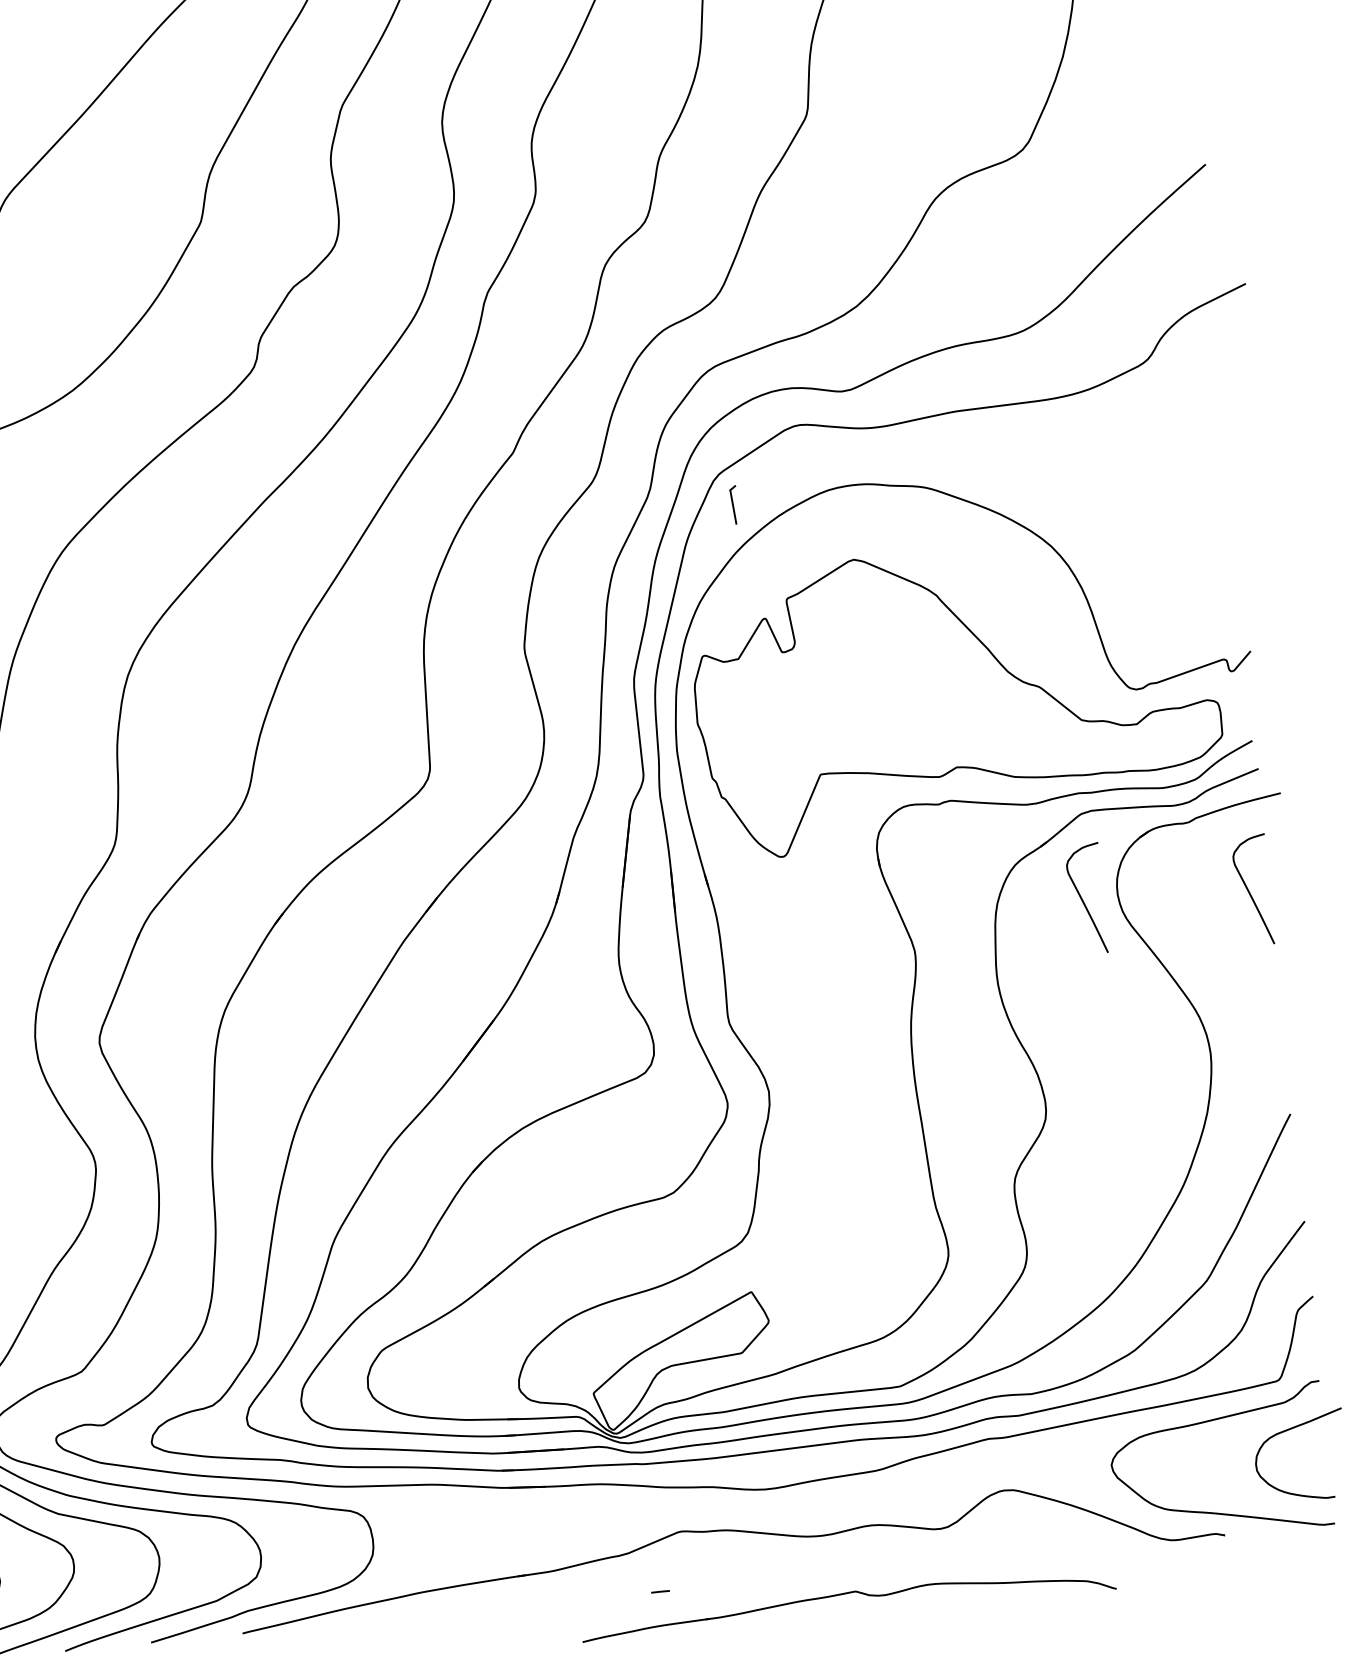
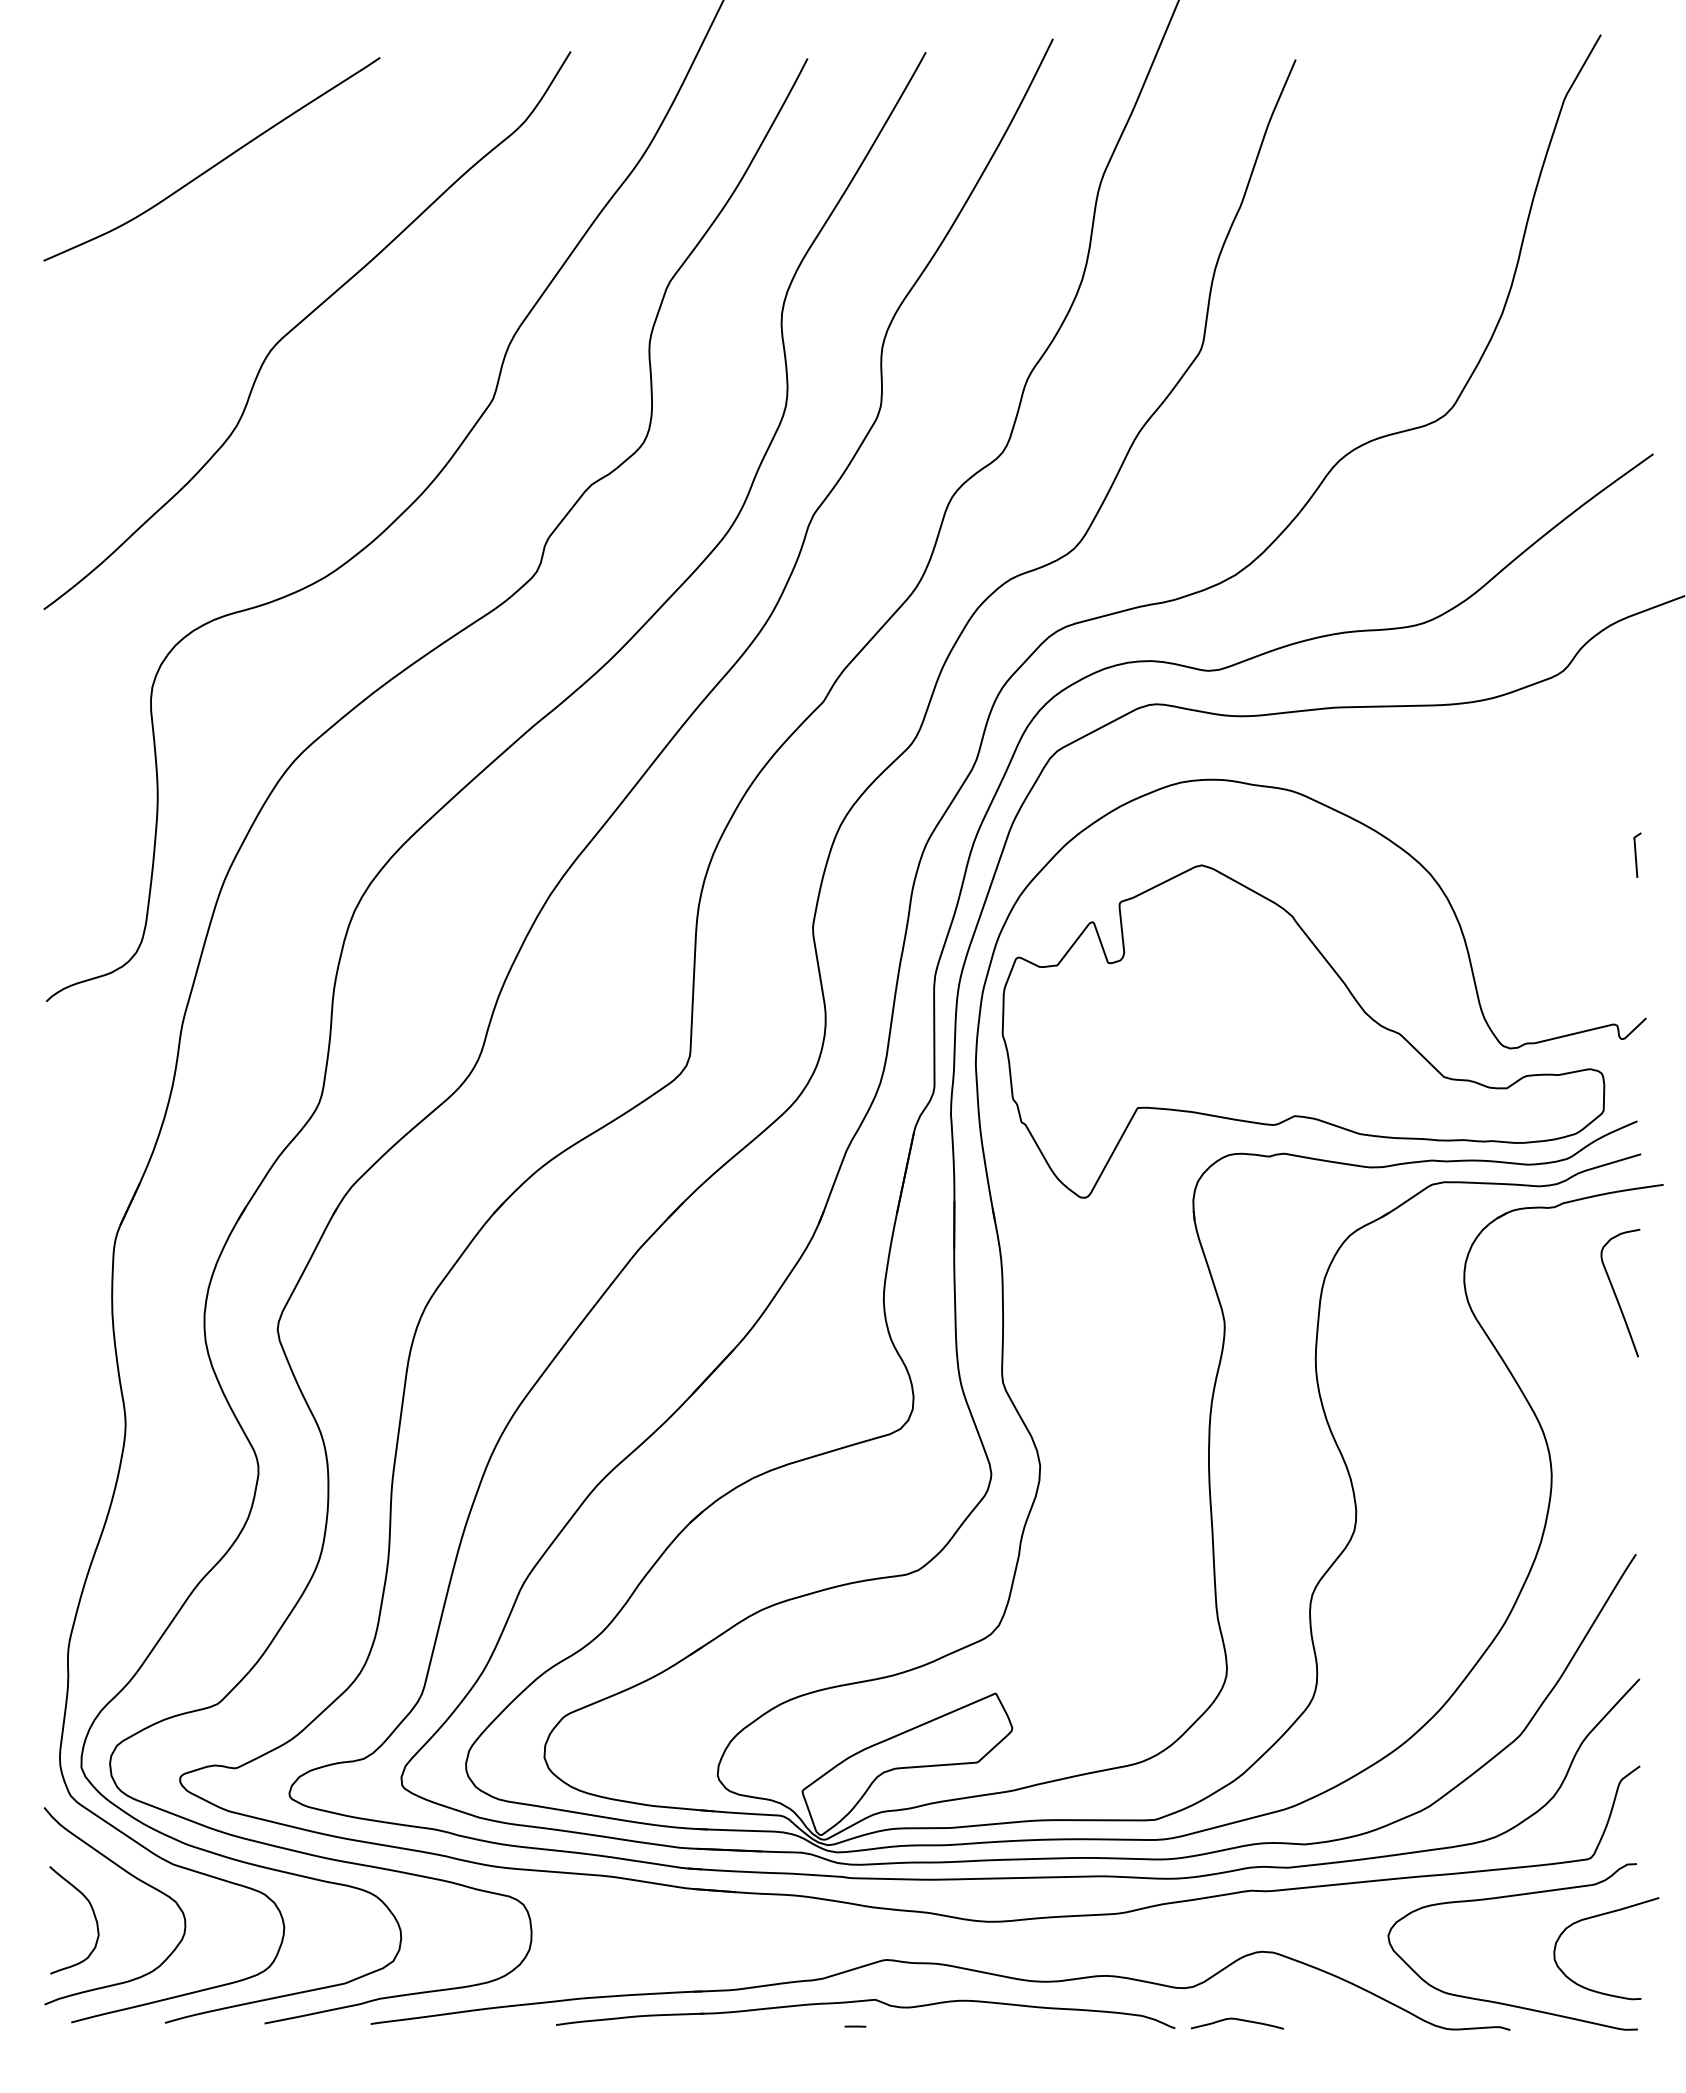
curve: (733, 504) -> (1636, 854), moved
curve: (1083, 900) -> (1424, 1284), removed
curve: (989, 1551) -> (1237, 2020), added
part: (847, 1593) -> (865, 2001), moved

